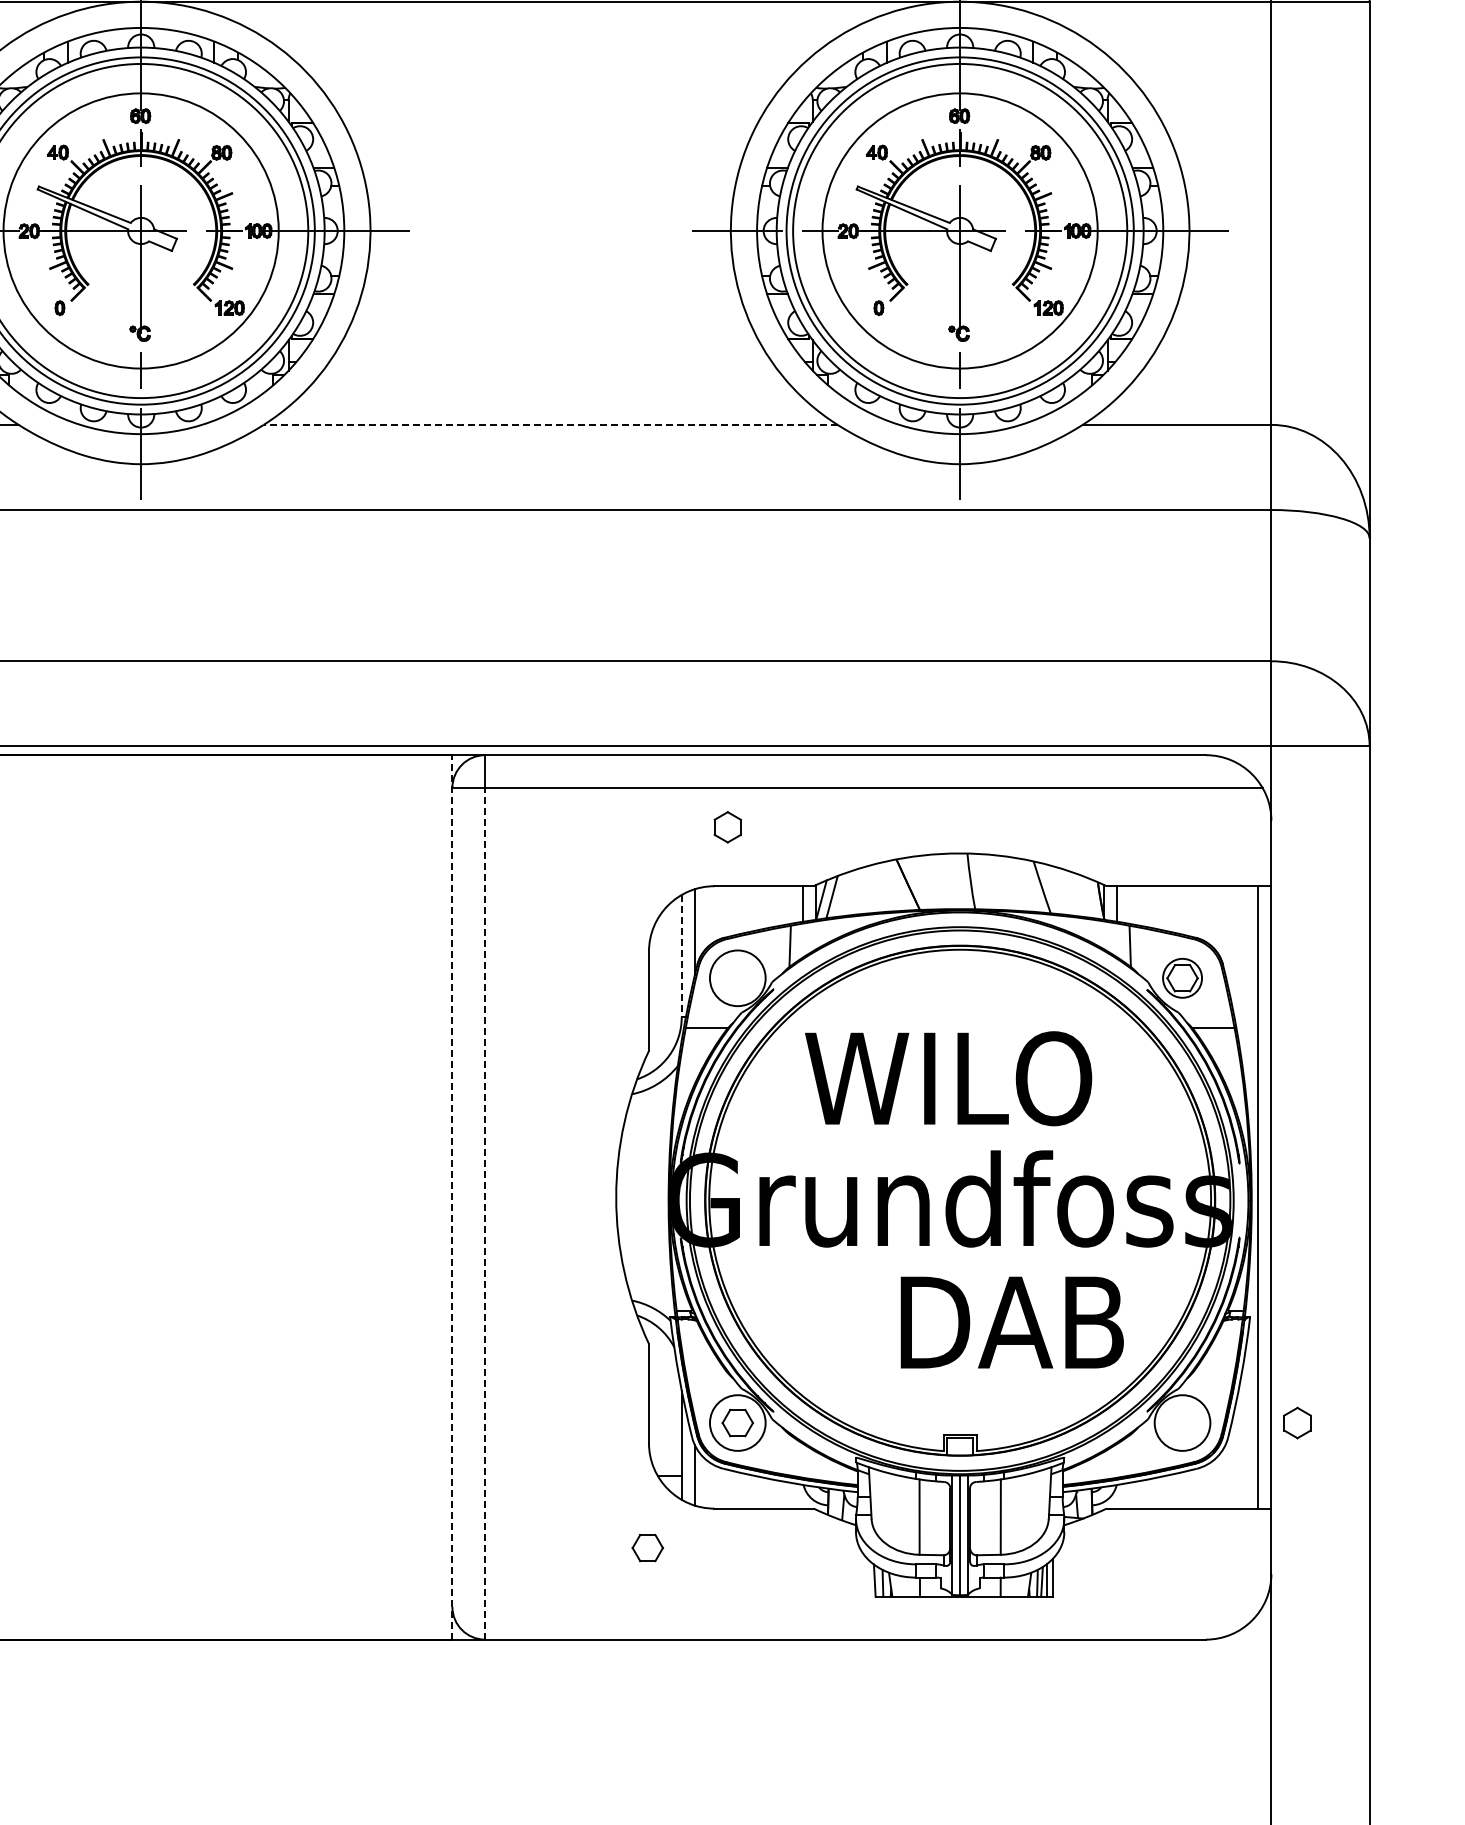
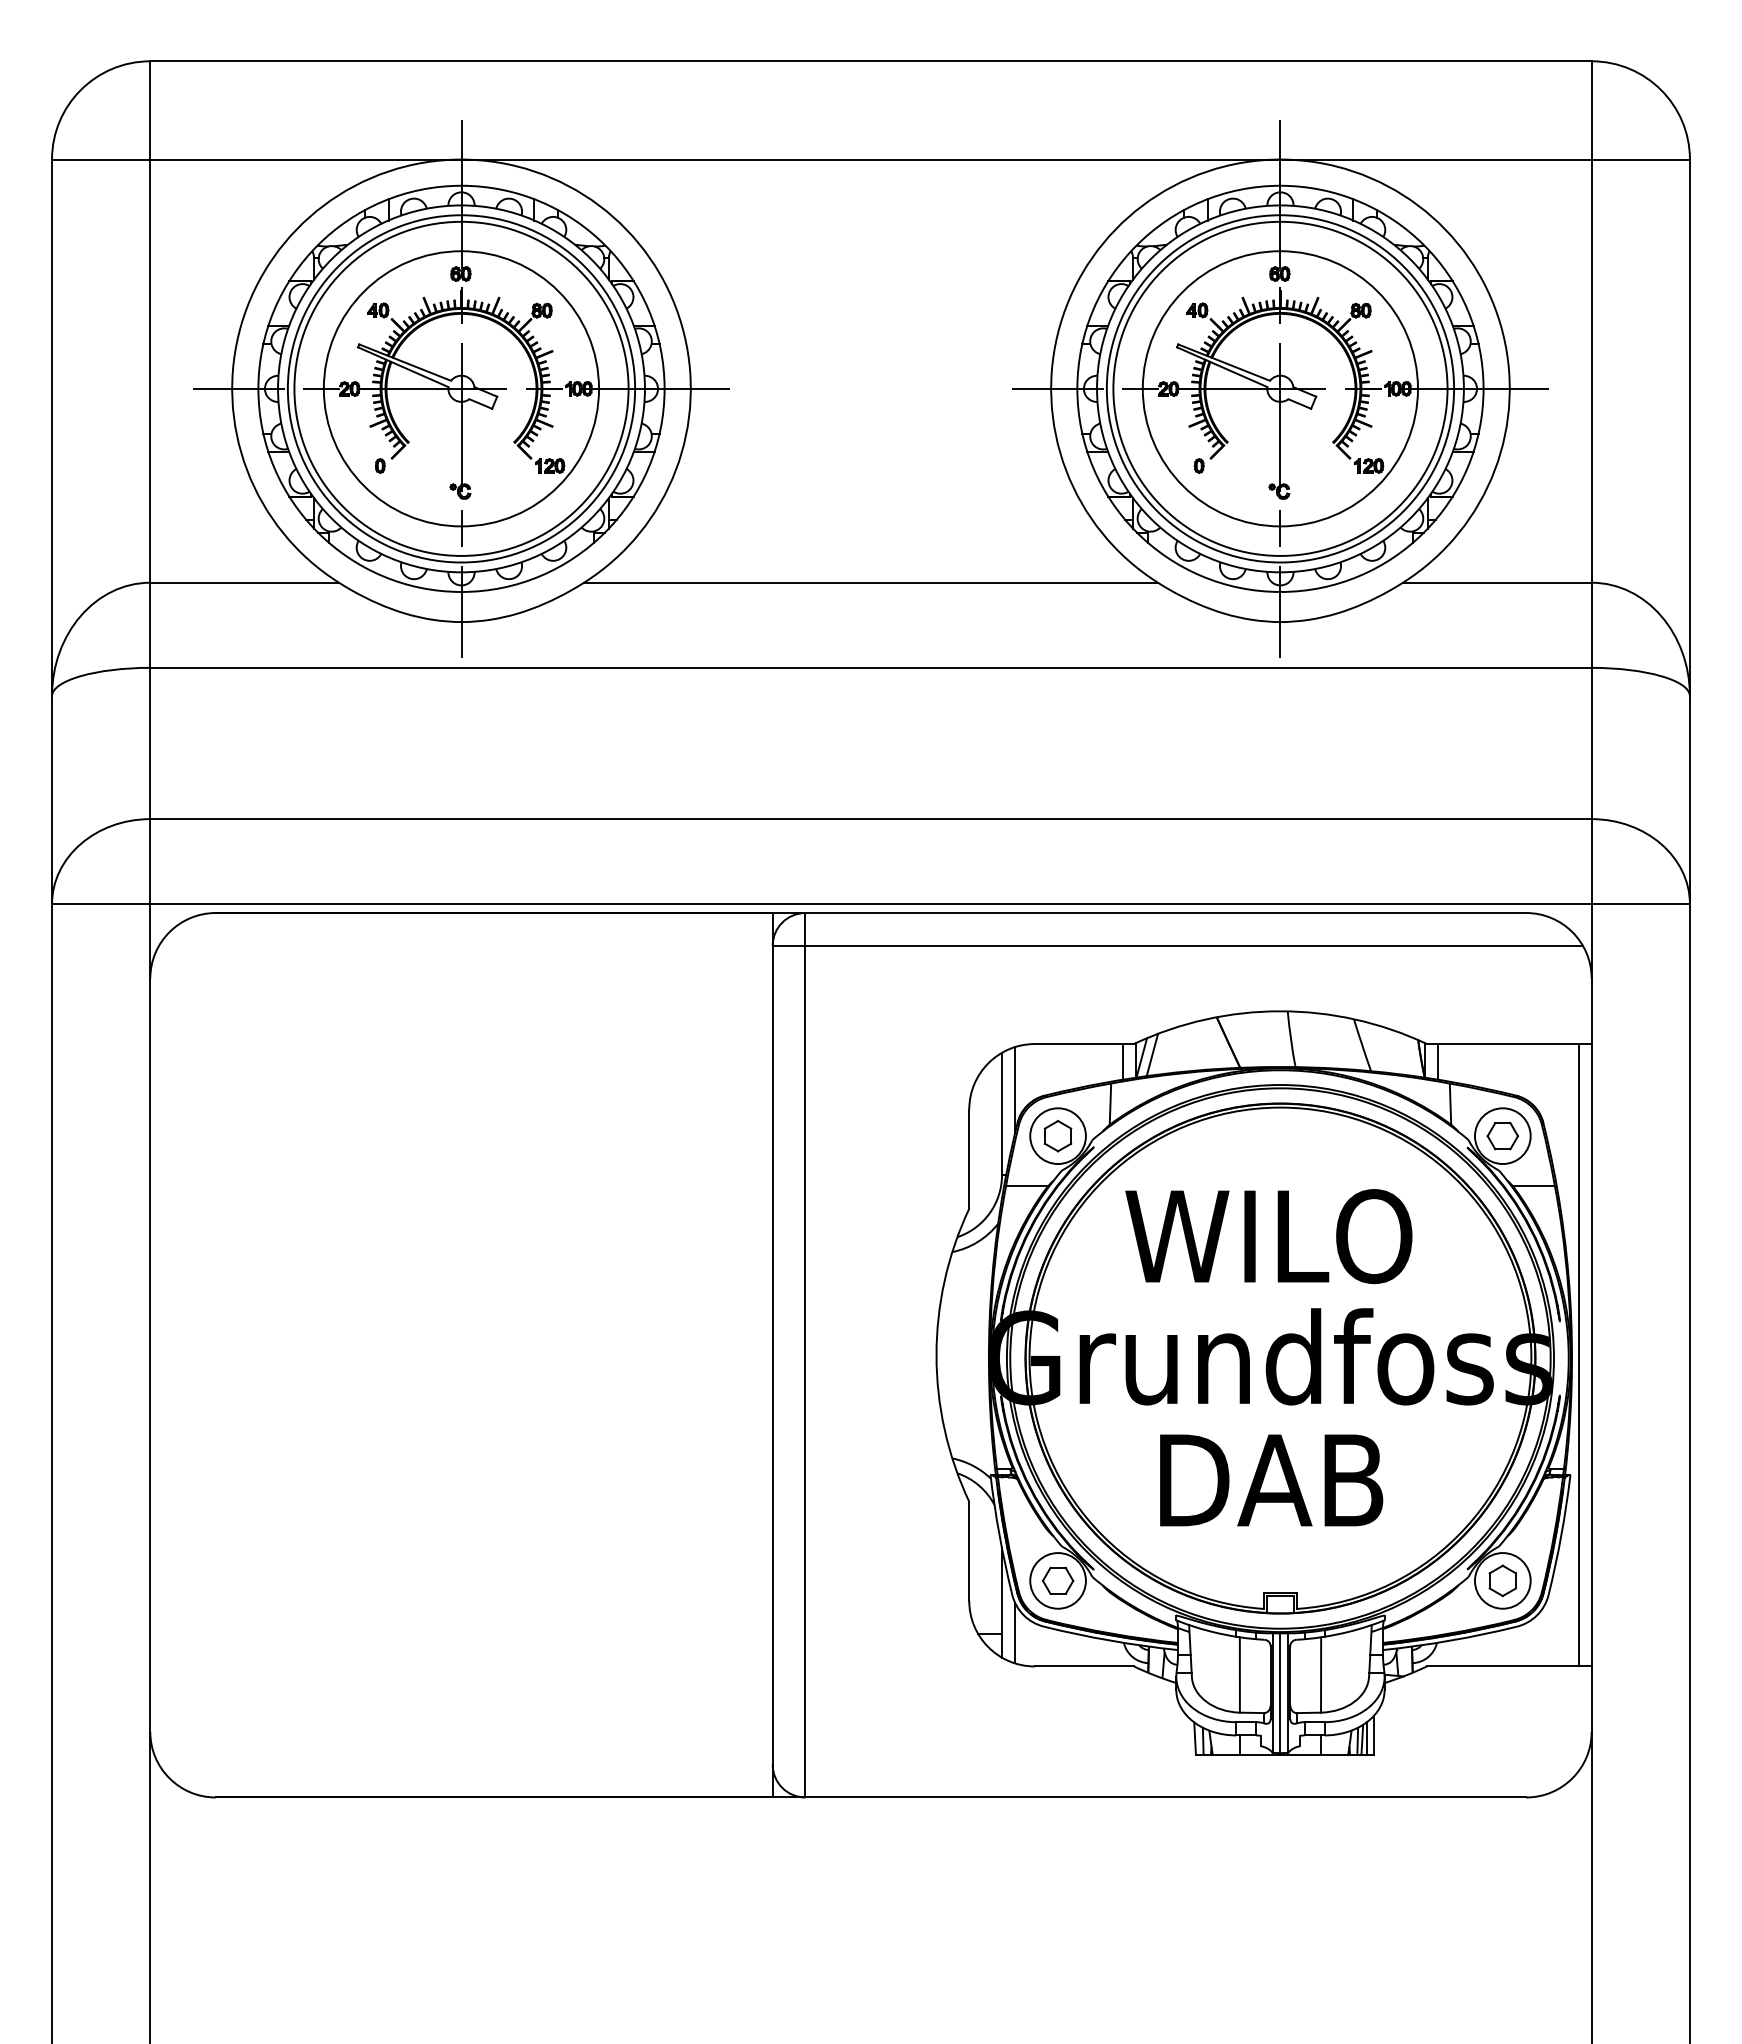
line: (550, 424) -> (870, 582), dashed -> solid
part: (728, 827) -> (1058, 1136), moved
line: (682, 956) -> (1002, 1114), dashed -> solid
circle: (1182, 978) -> (1502, 1136), size x1.43
line: (452, 1196) -> (772, 1354), dashed -> solid
line: (485, 1213) -> (805, 1371), dashed -> solid
text: (1012, 1322) -> (1271, 1480), moved
part: (1297, 1422) -> (1502, 1580), moved
part: (647, 1547) -> (967, 1705), removed

